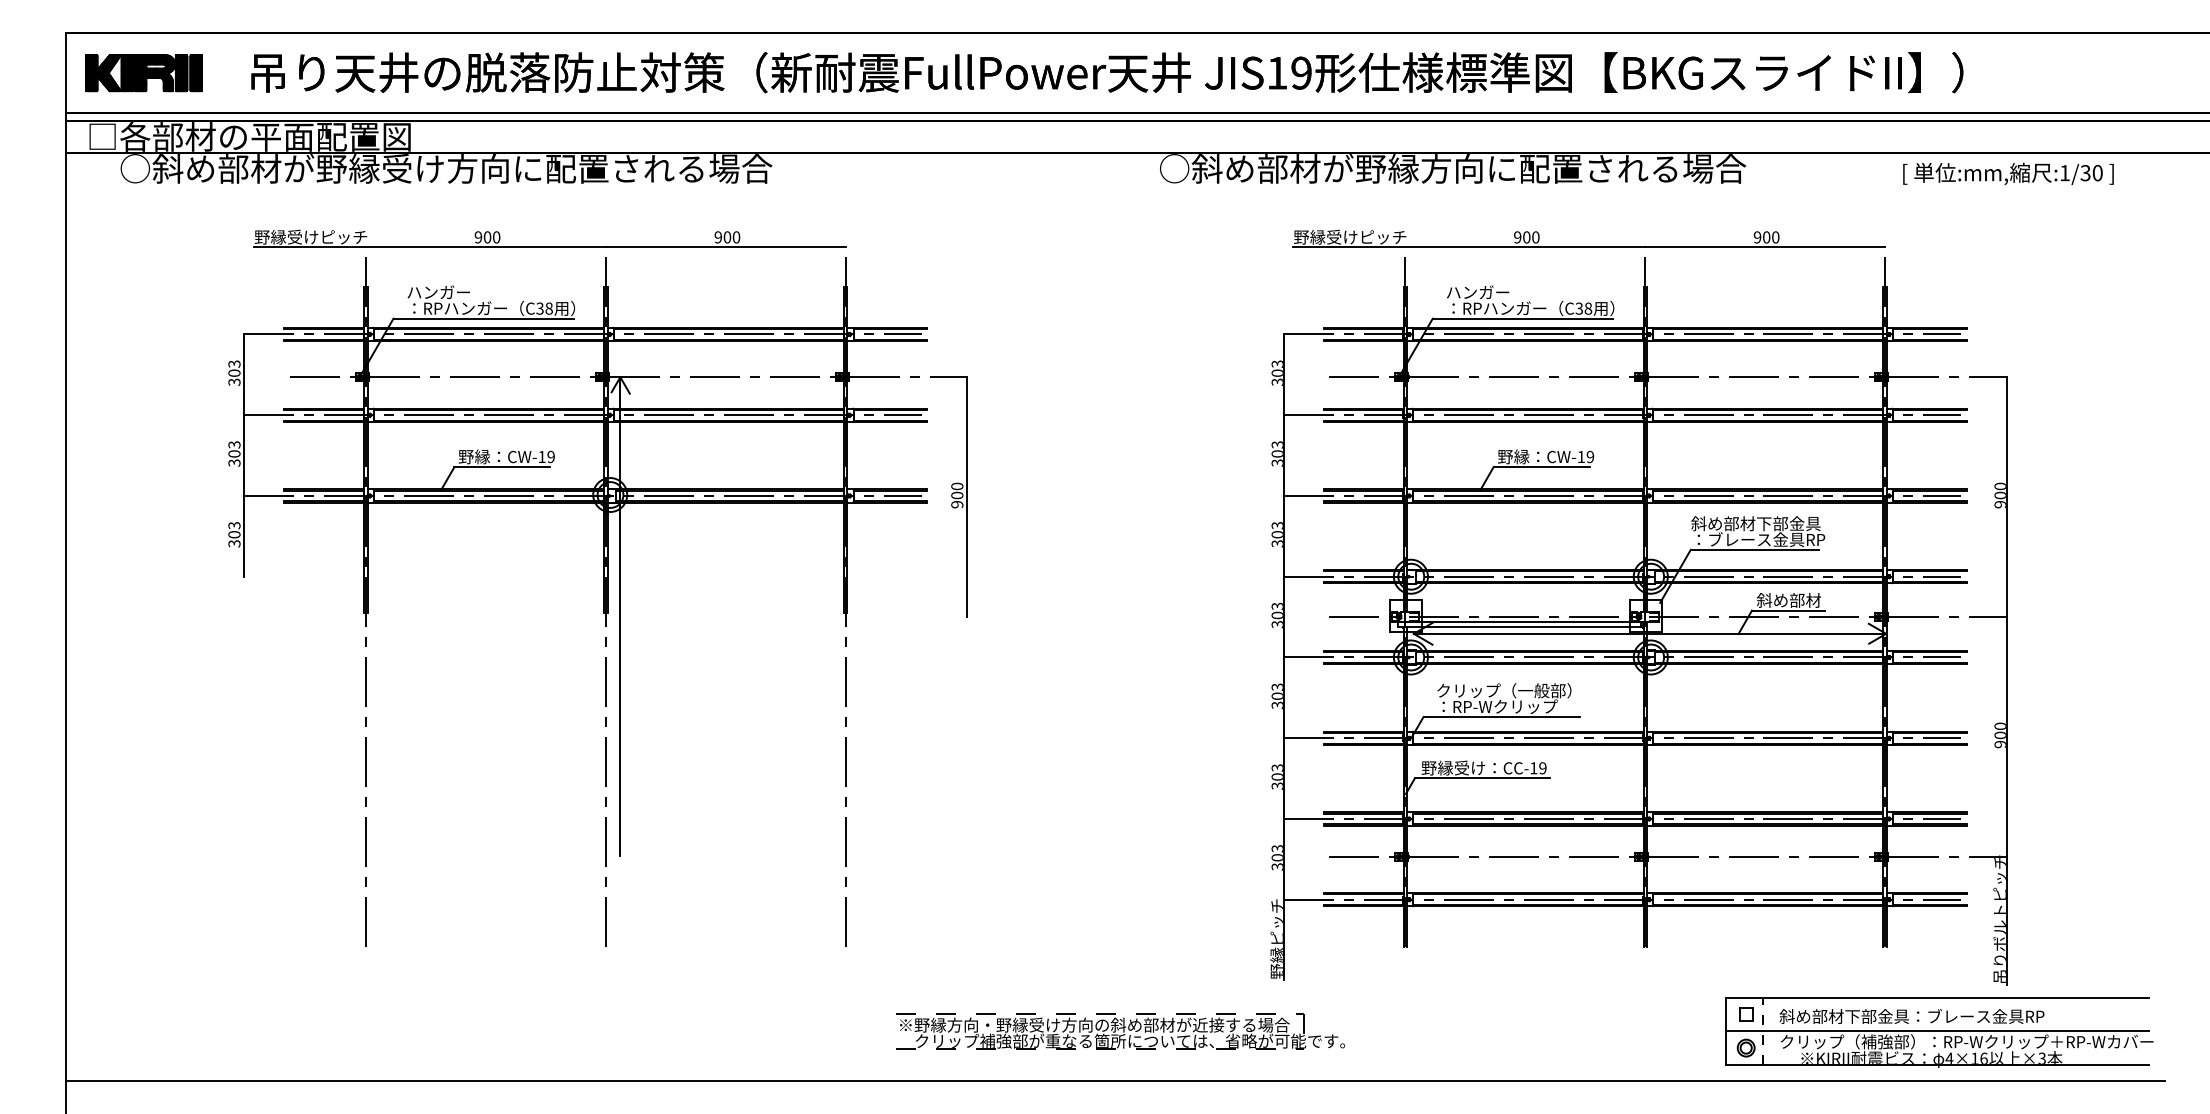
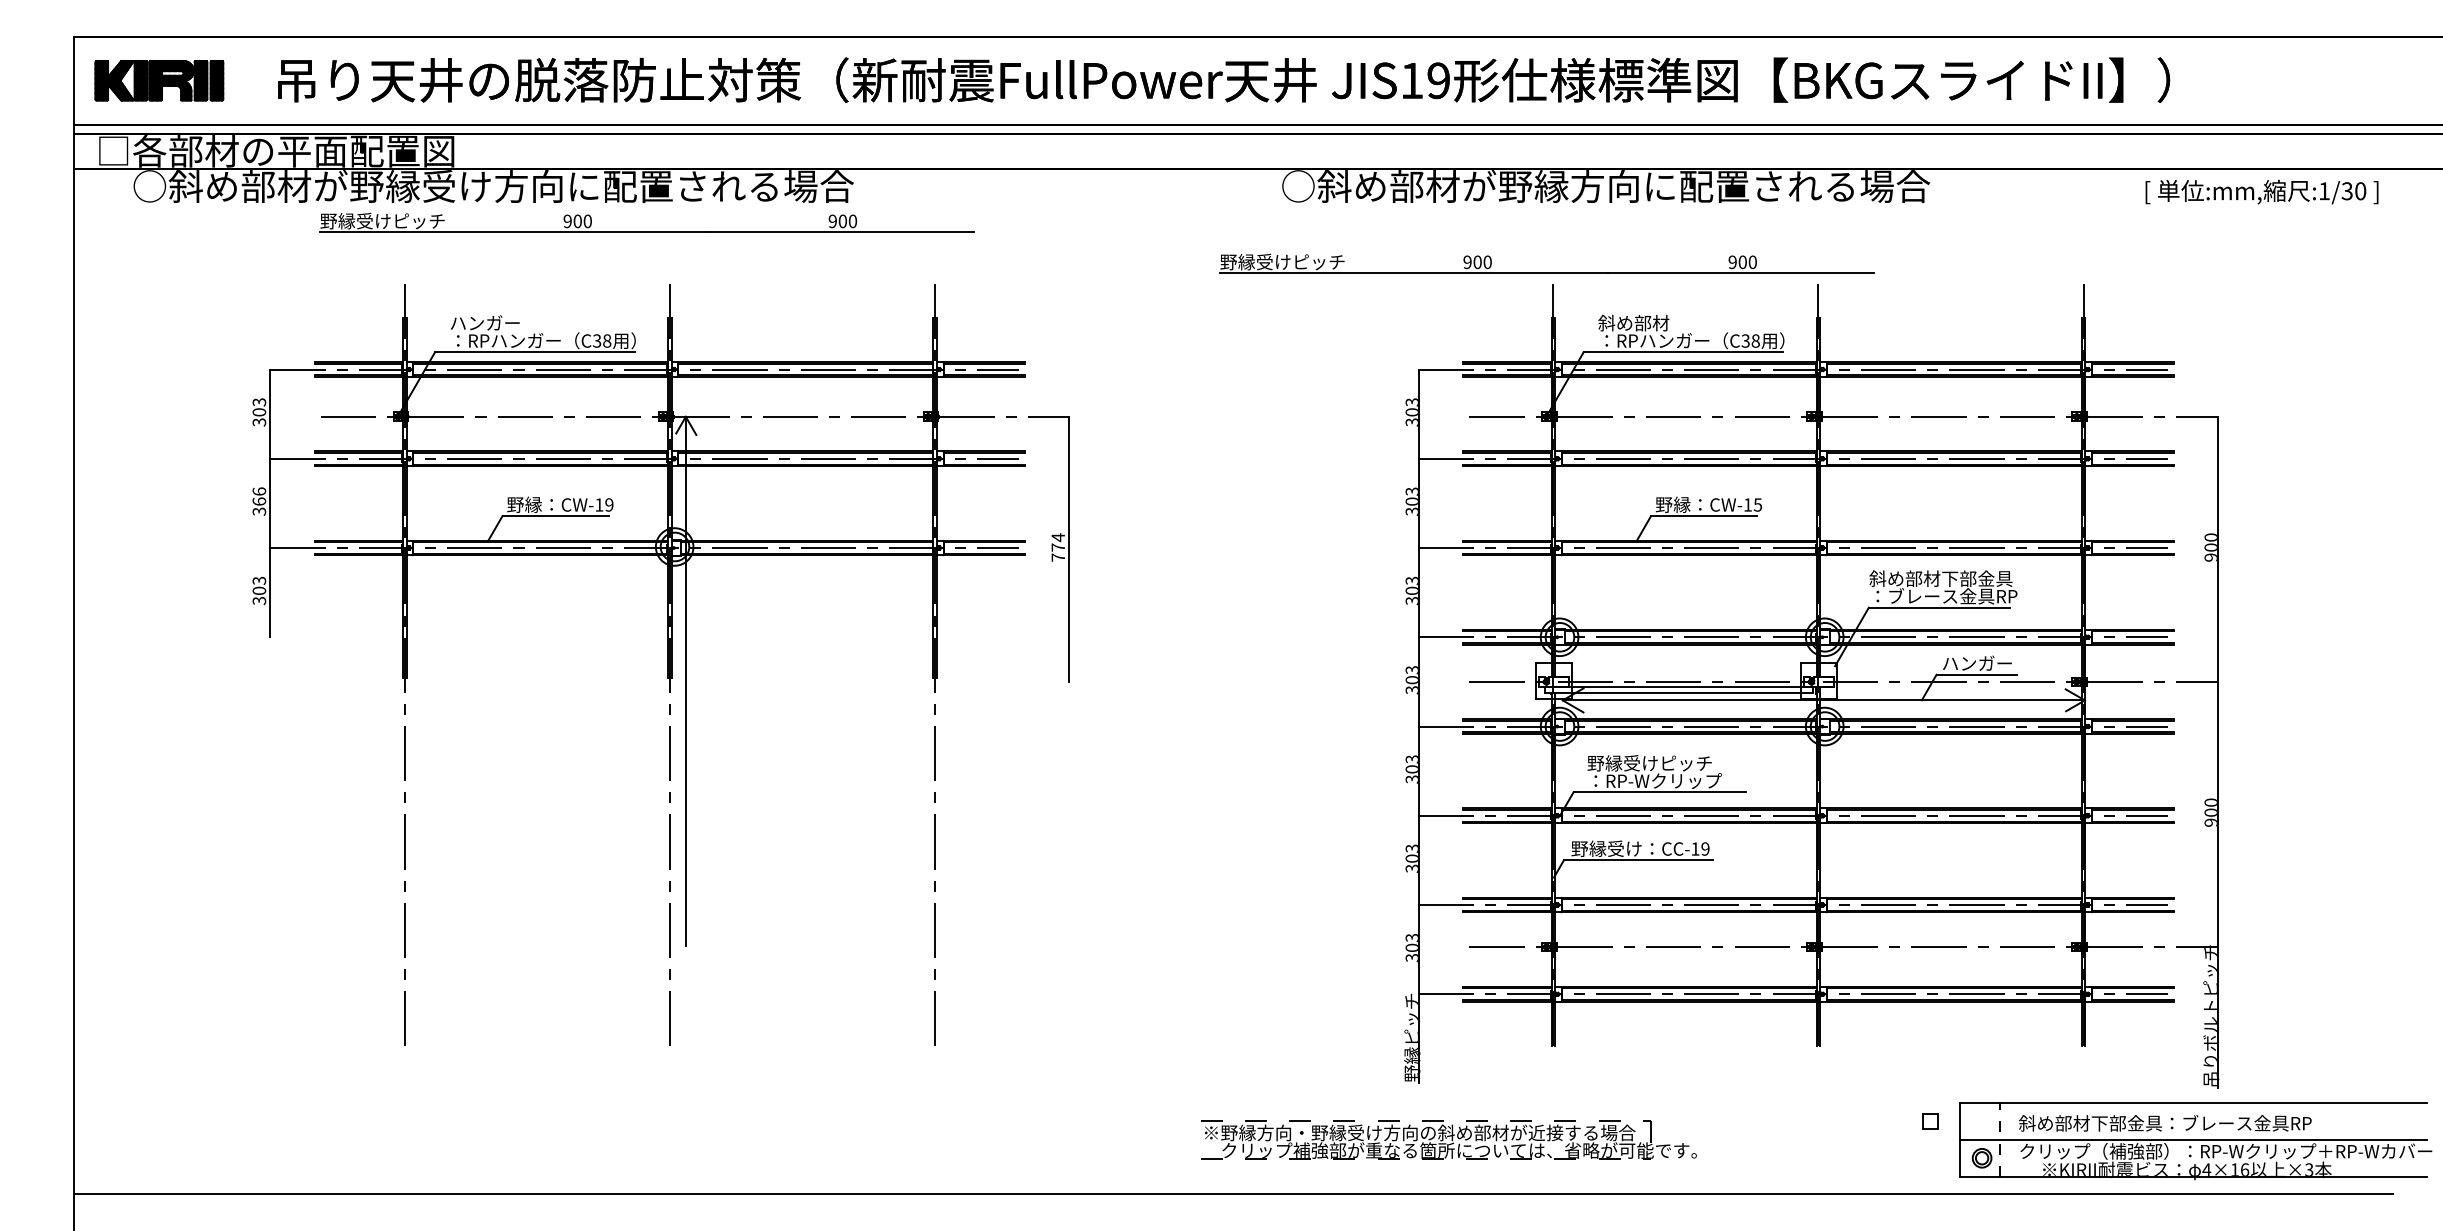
text: (2008, 173) -> (2262, 191), moved
part: (549, 246) -> (646, 231), moved
part: (1588, 246) -> (1545, 272), moved
text: (1478, 292) -> (1634, 323), ハンガー -> 斜め部材
text: (234, 449) -> (259, 496), 303 -> 366
text: (1590, 456) -> (1758, 504), CW-19 -> CW-15
text: (957, 495) -> (1058, 547), 900 -> 774
text: (1788, 600) -> (1976, 663), 斜め部材 -> ハンガー
text: (1503, 690) -> (1661, 763), クリップ（一般部） -> 野縁受けピッチ
part: (1120, 1031) -> (1448, 1139), moved
part: (1939, 1032) -> (2195, 1141), moved

